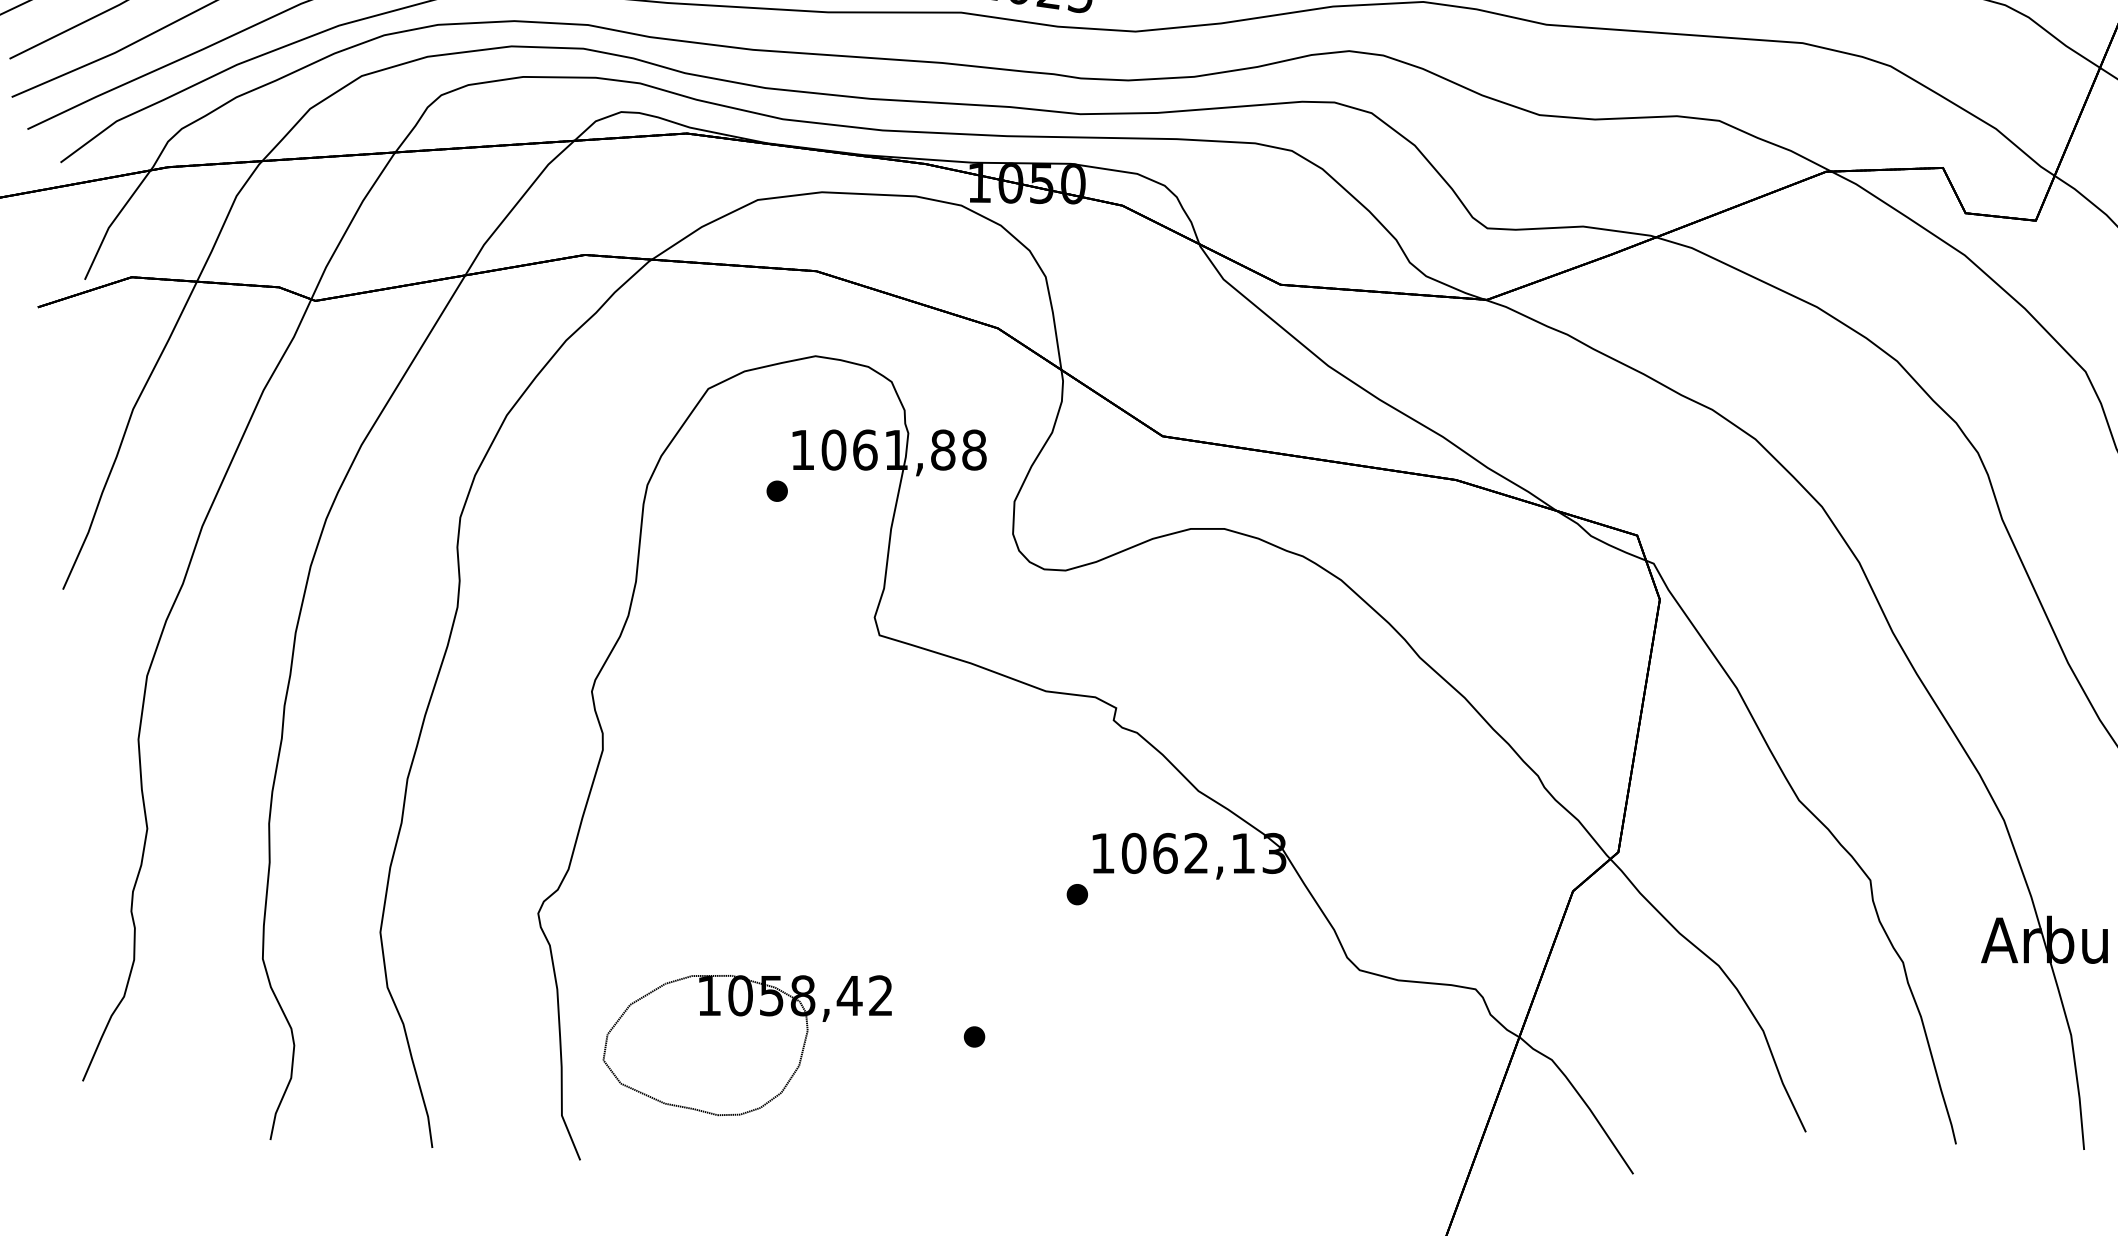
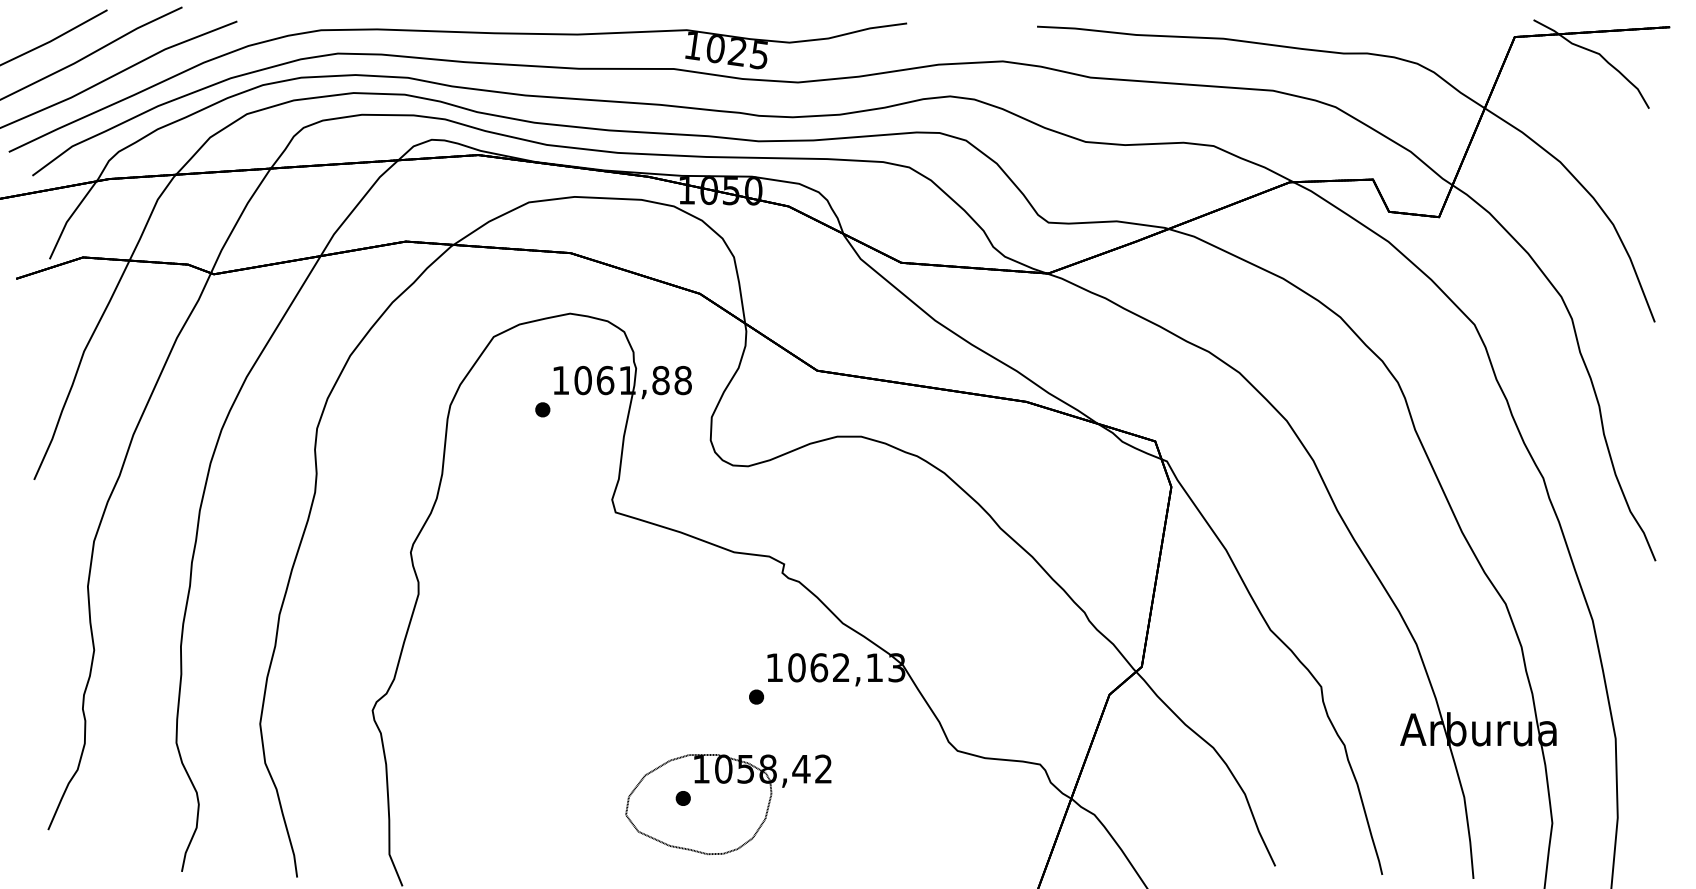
part: (747, 1045) -> (728, 804), moved

